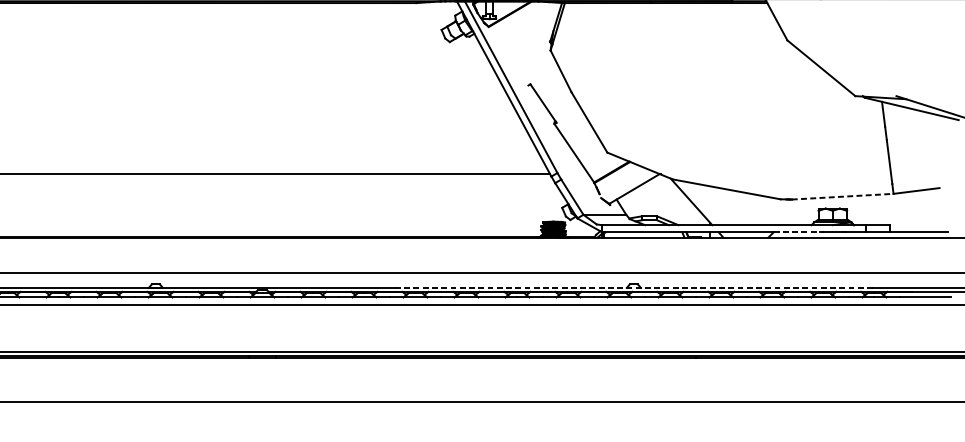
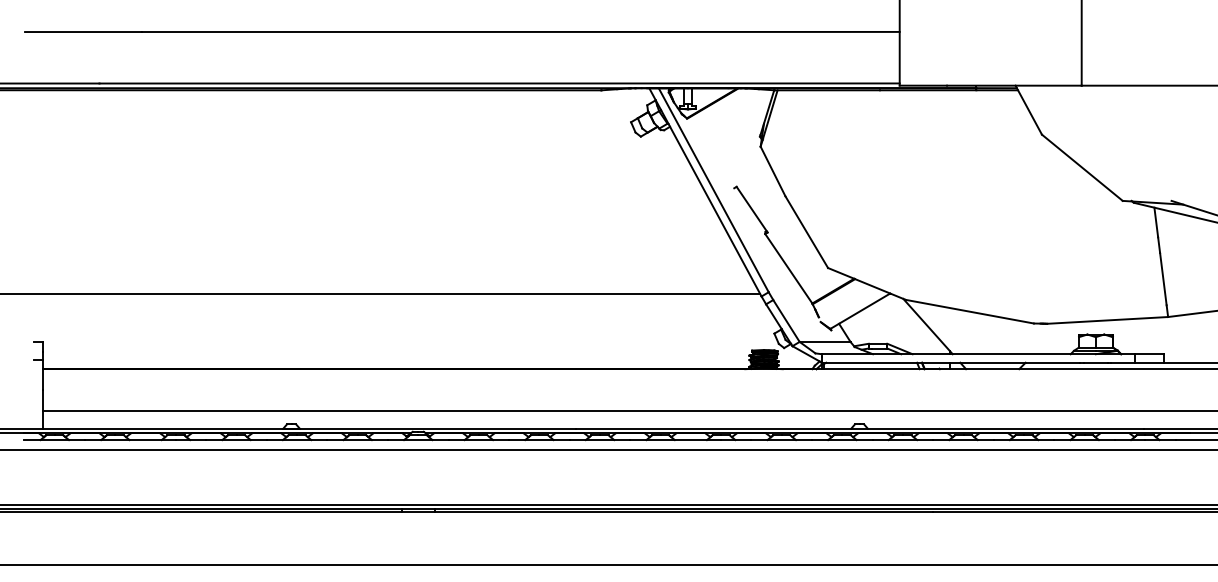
line: (842, 196) -> (1107, 320), dashed -> solid
line: (797, 232) -> (1053, 362), dashed -> solid
line: (633, 287) -> (859, 428), dashed -> solid

